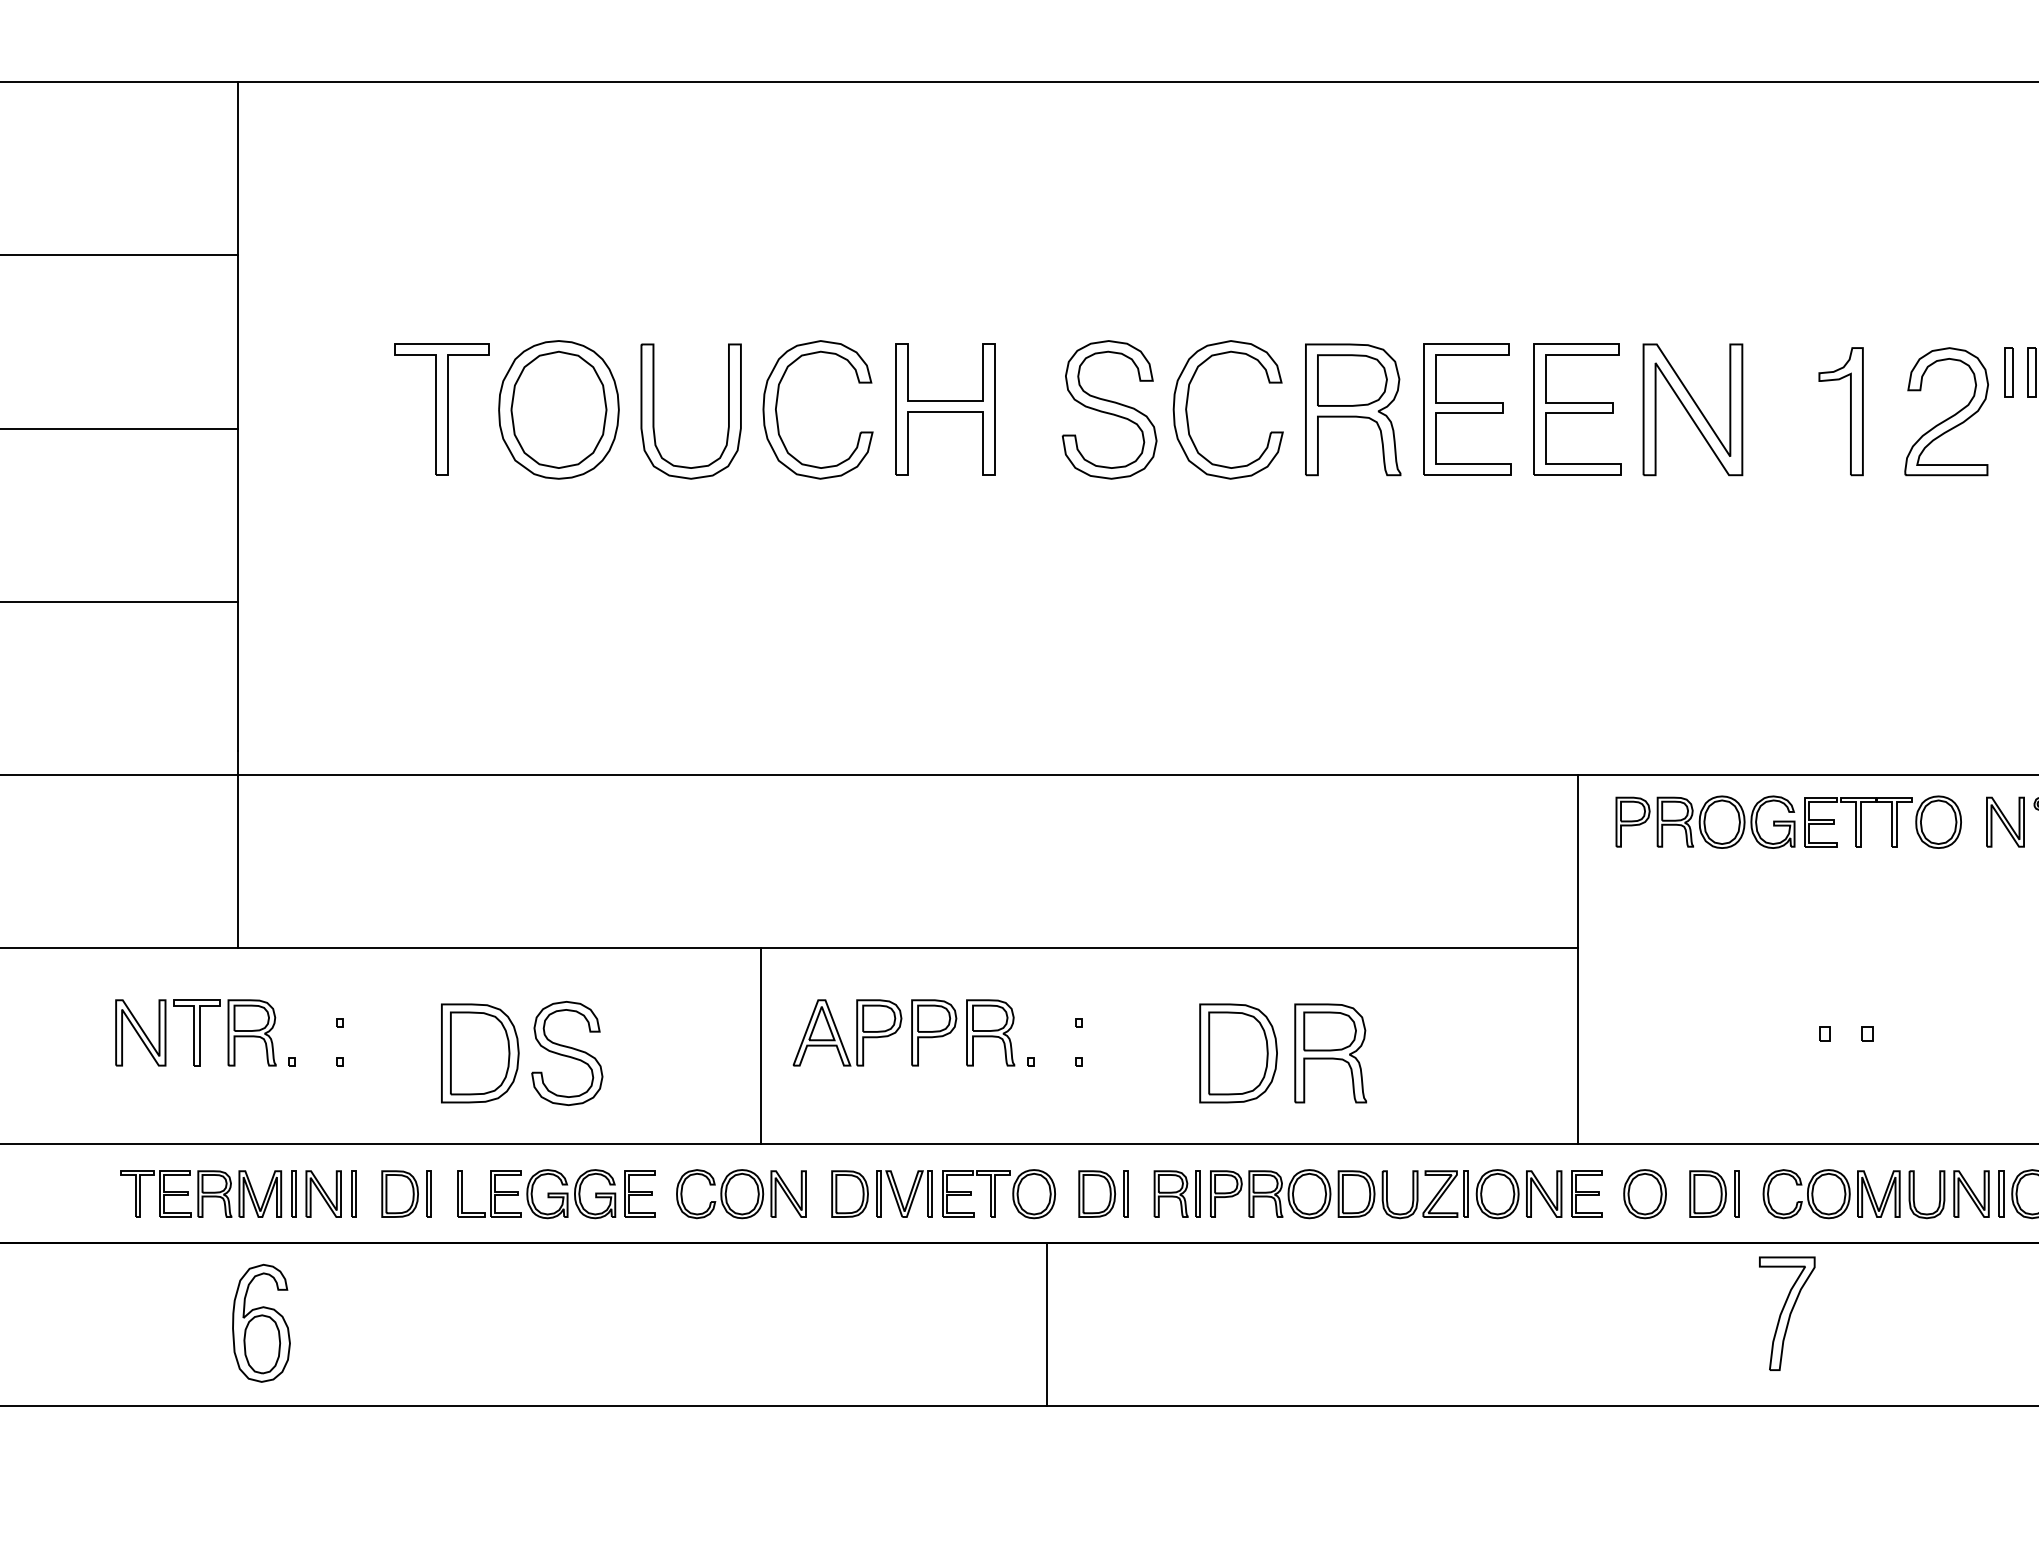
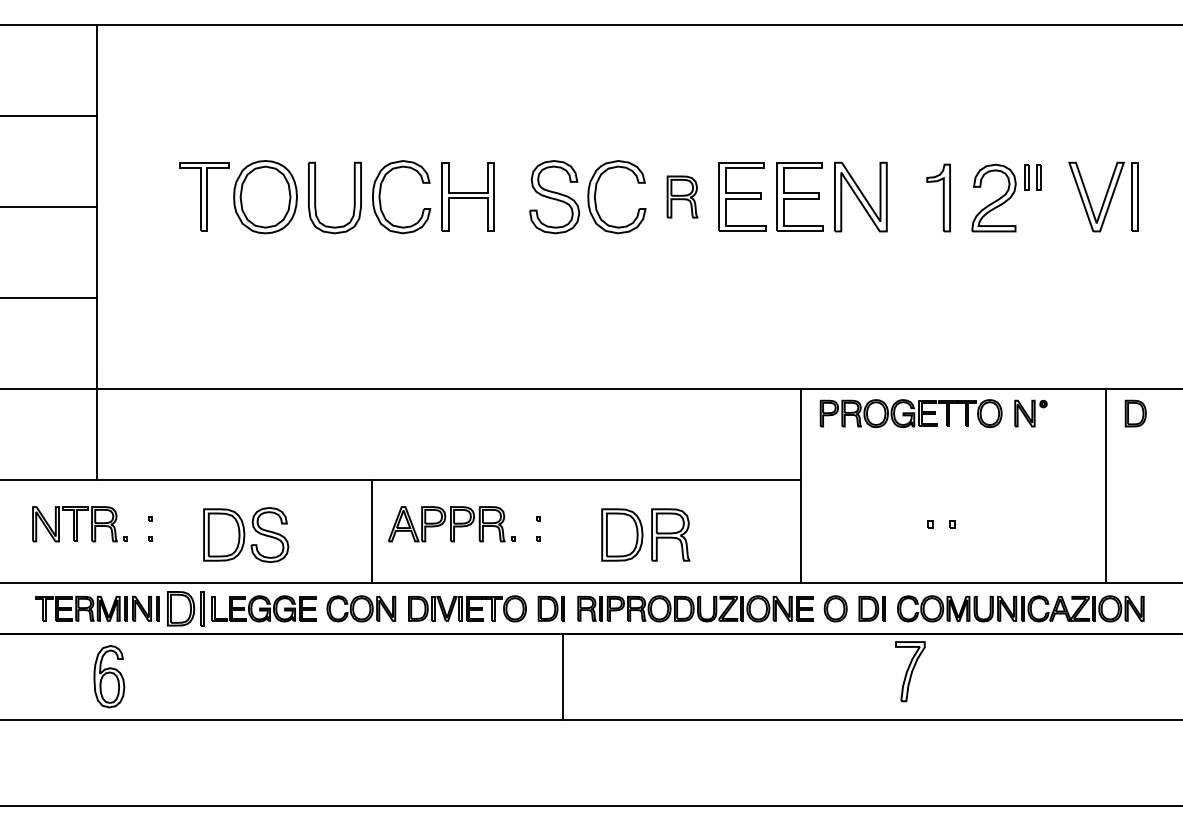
part: (1353, 408) -> (682, 196), size x0.6
part: (404, 1193) -> (184, 608), size x1.4
line: (1046, 1324) -> (562, 677), moved

